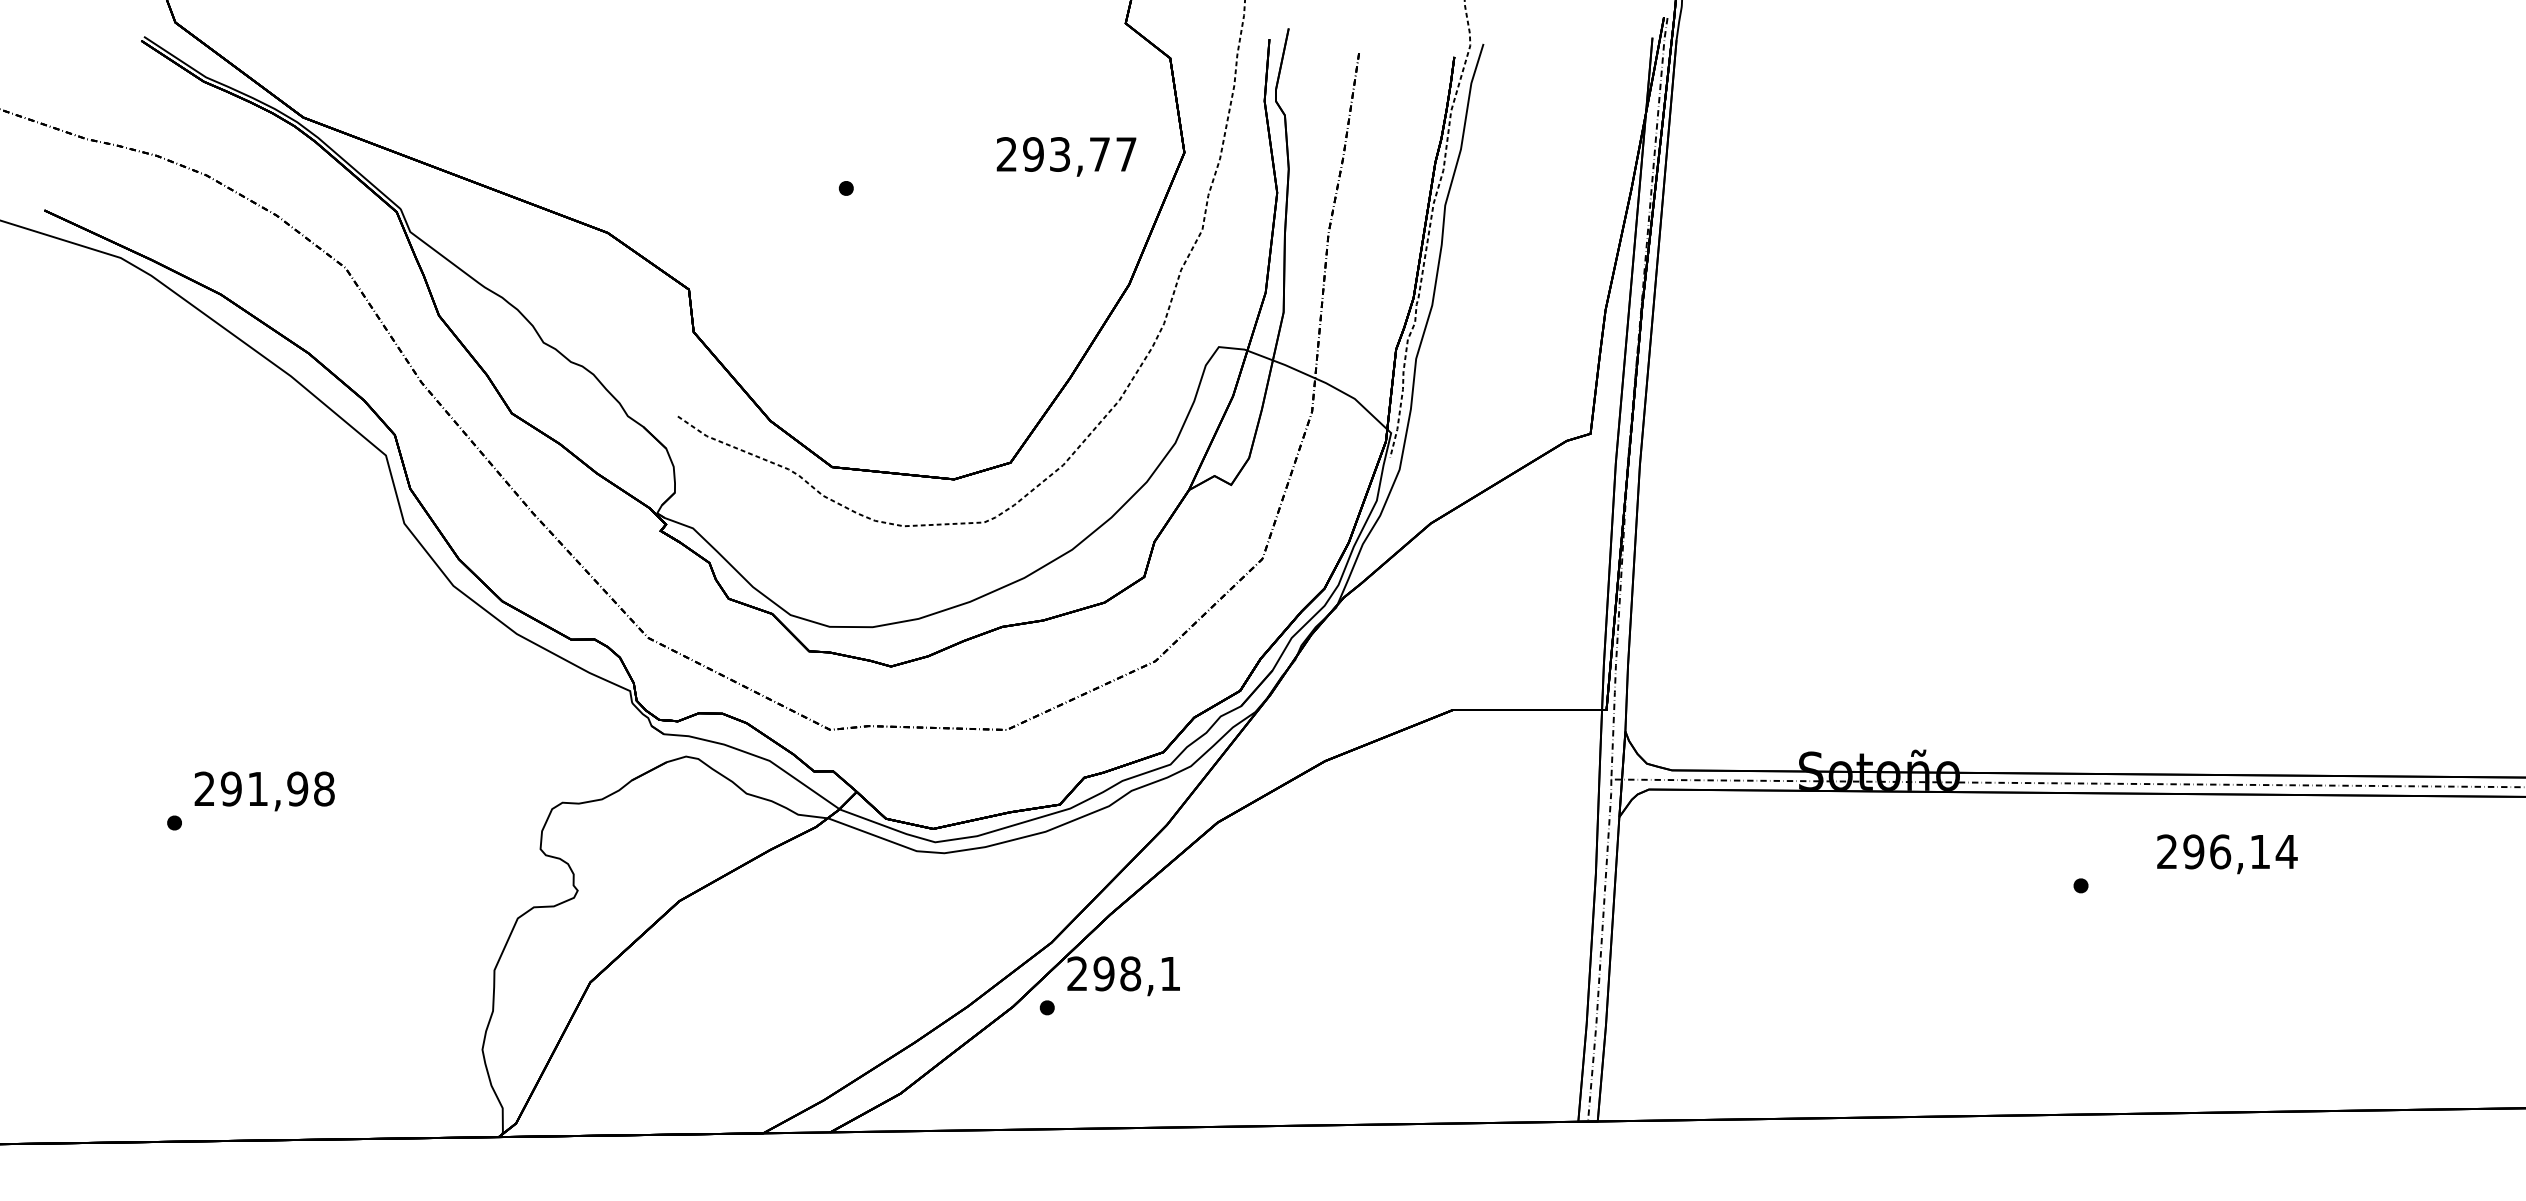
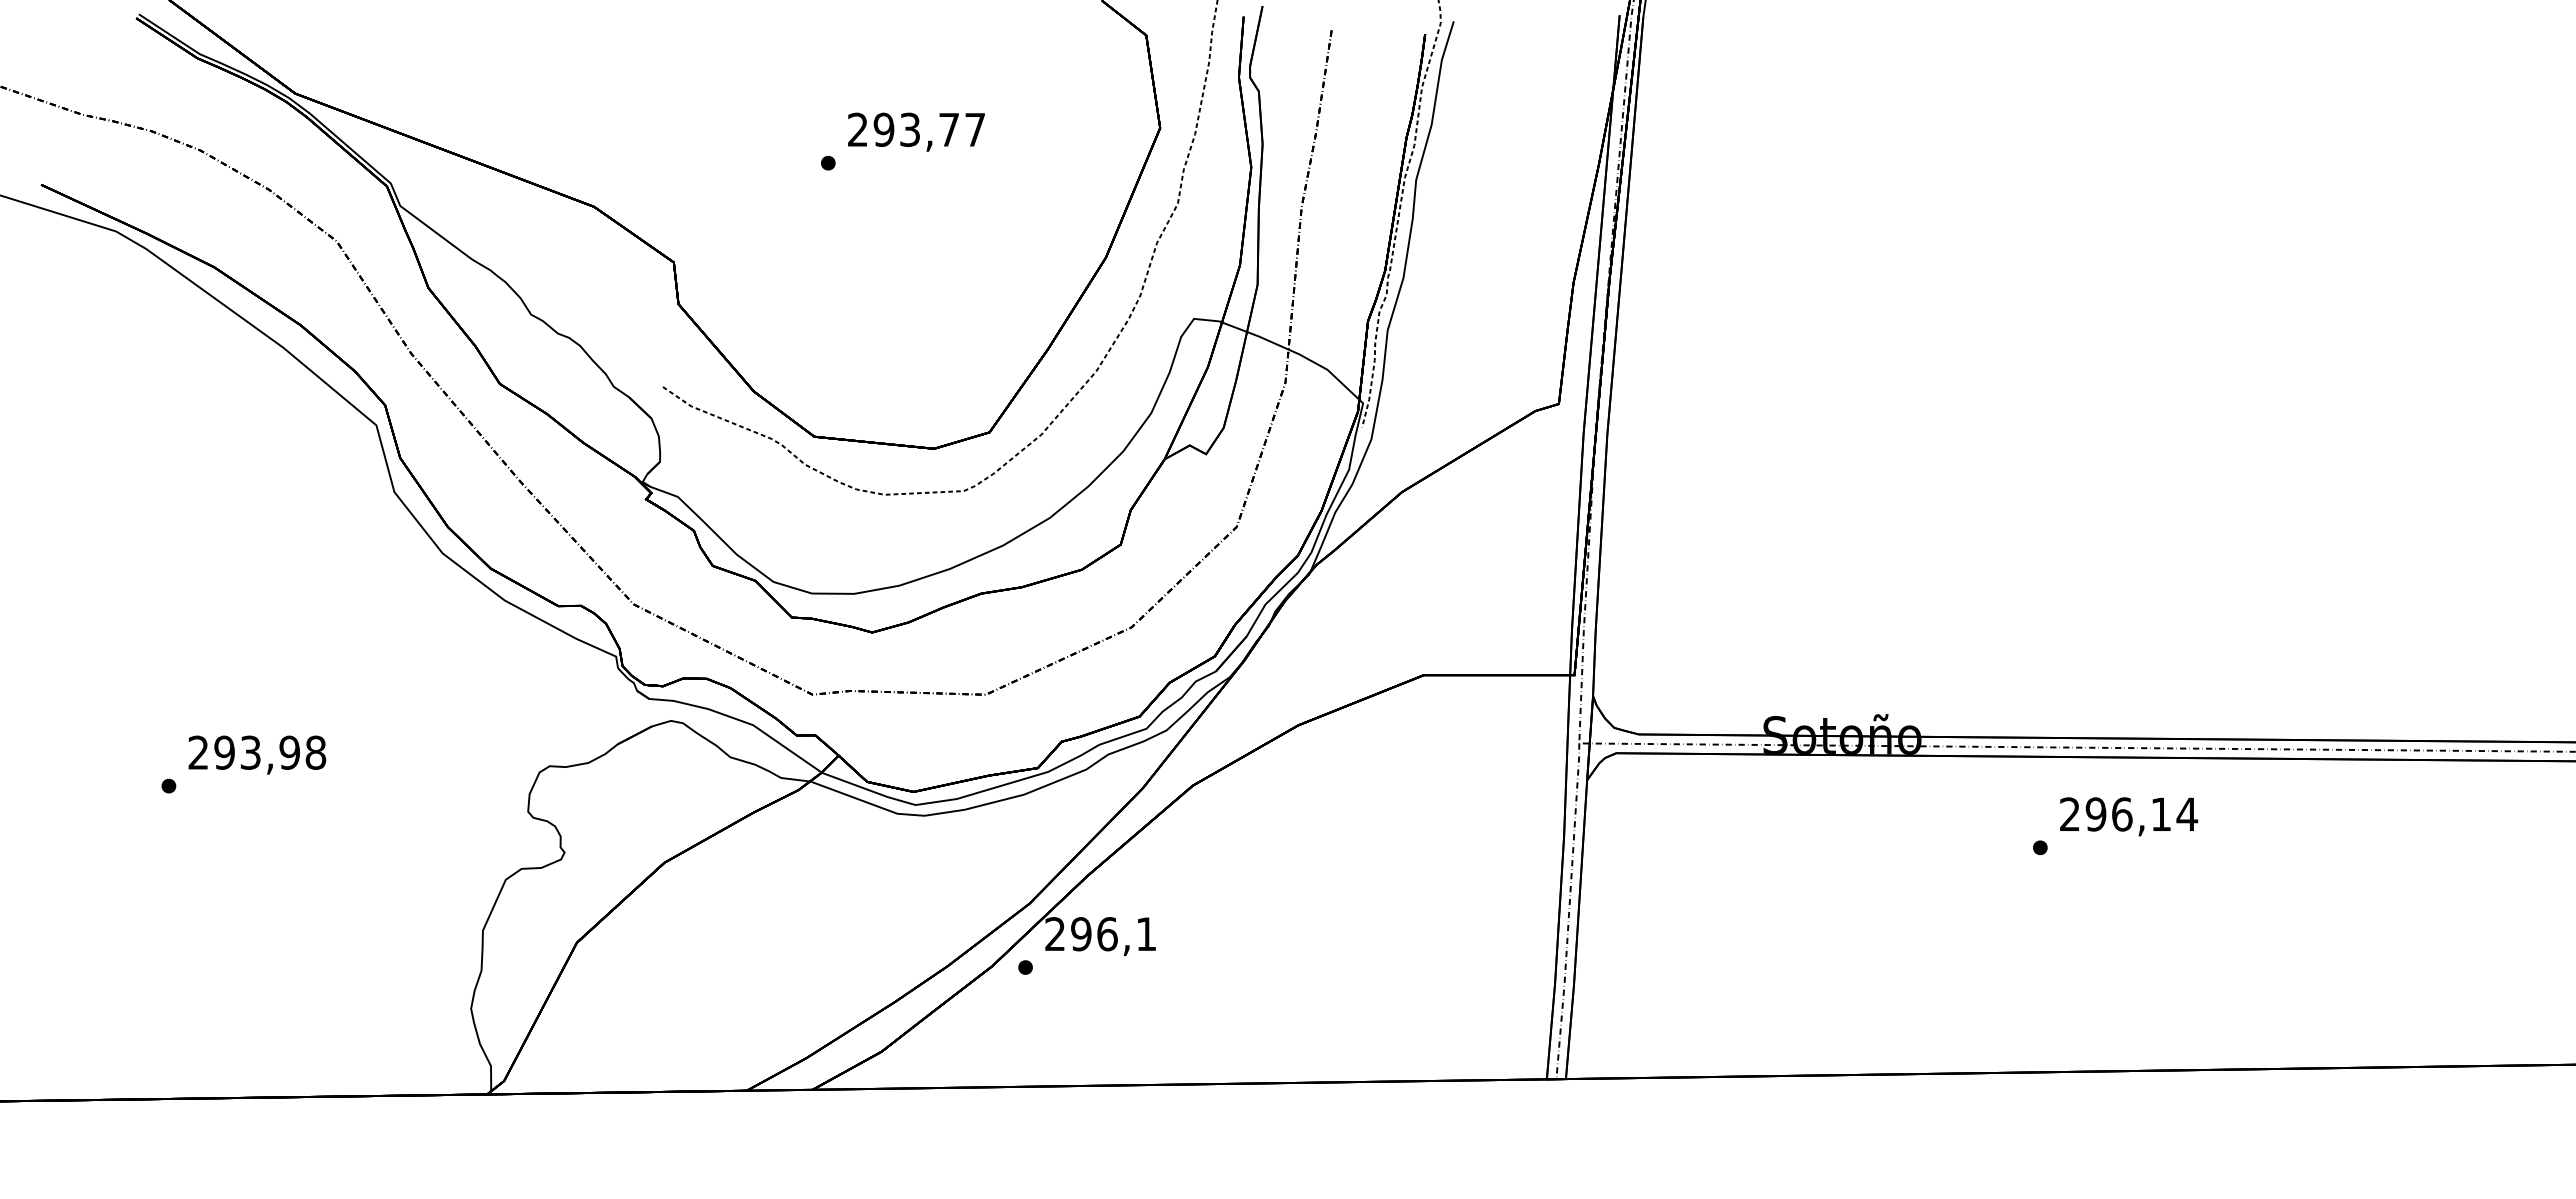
text: (1066, 156) -> (916, 131), moved
text: (257, 788) -> (250, 752), 291,98 -> 293,98
text: (2227, 853) -> (2129, 816), moved
text: (1130, 974) -> (1107, 934), 298,1 -> 296,1

